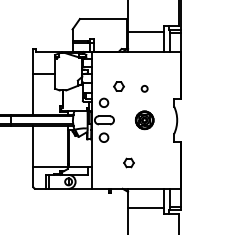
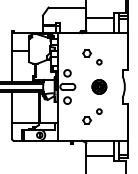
part: (118, 86) -> (86, 53), moved
circle: (144, 151) -> (99, 111), added

